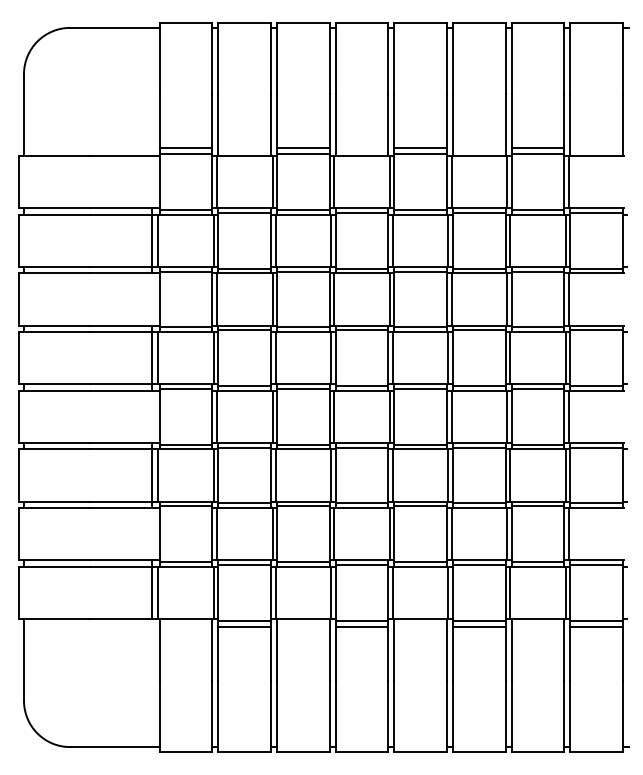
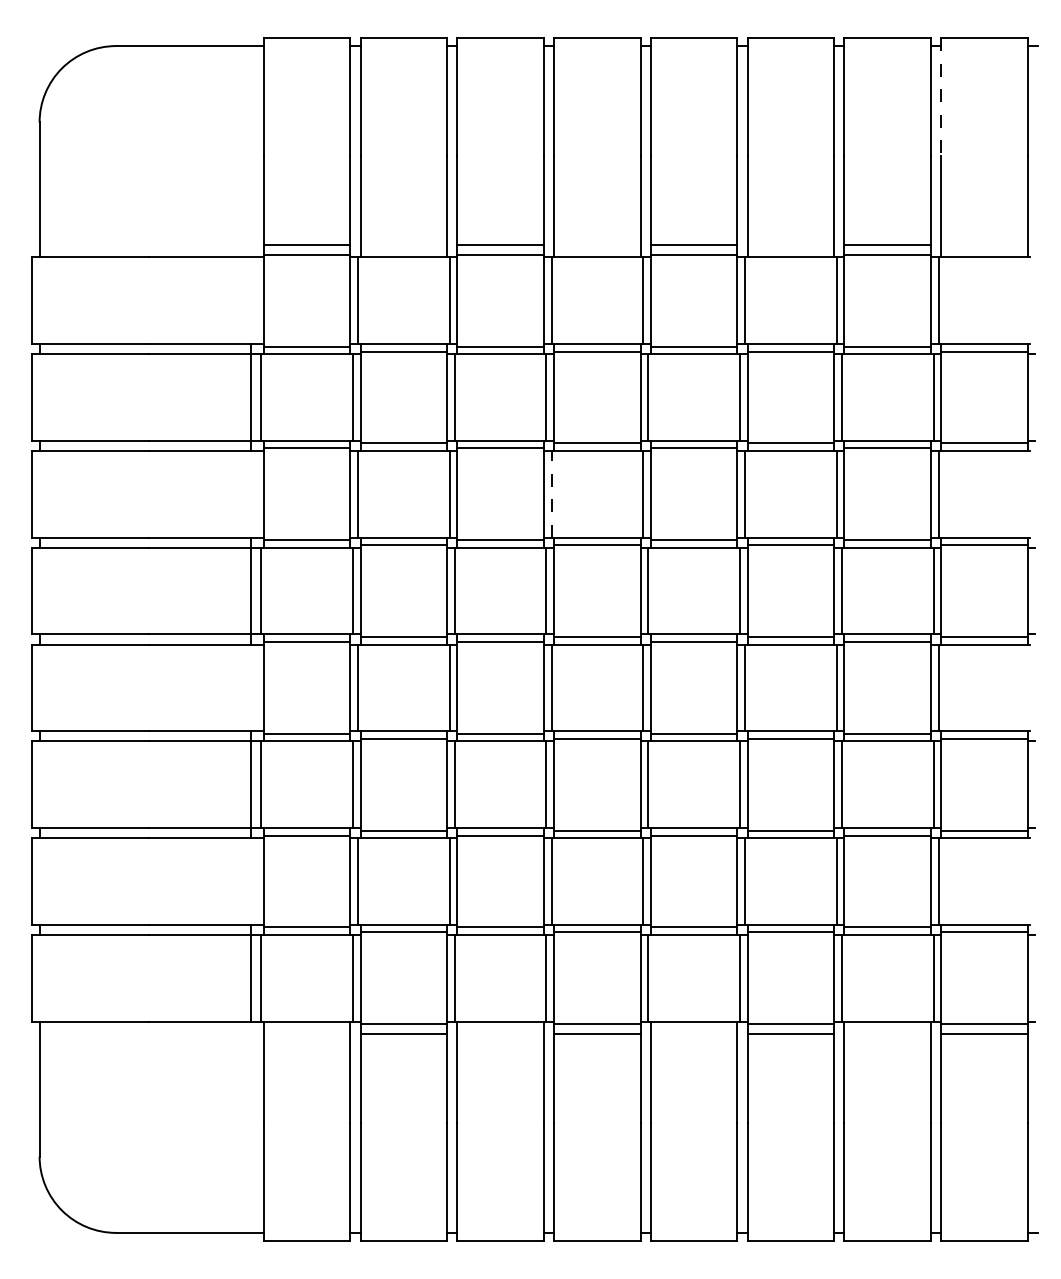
line: (570, 59) -> (941, 98), solid -> dashed
line: (334, 299) -> (551, 494), solid -> dashed

